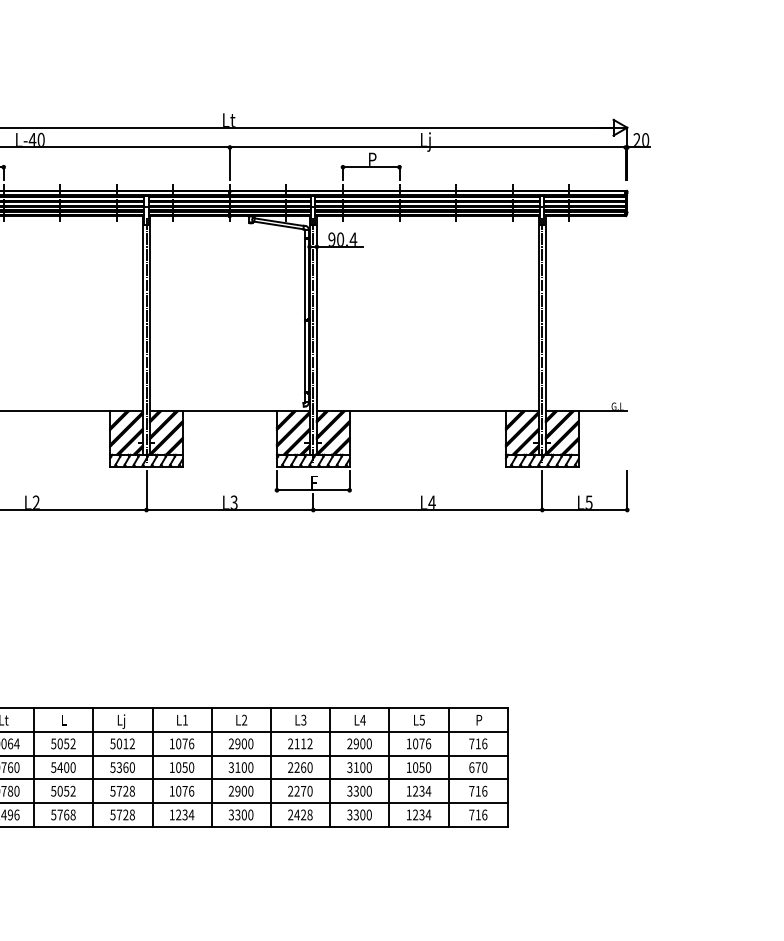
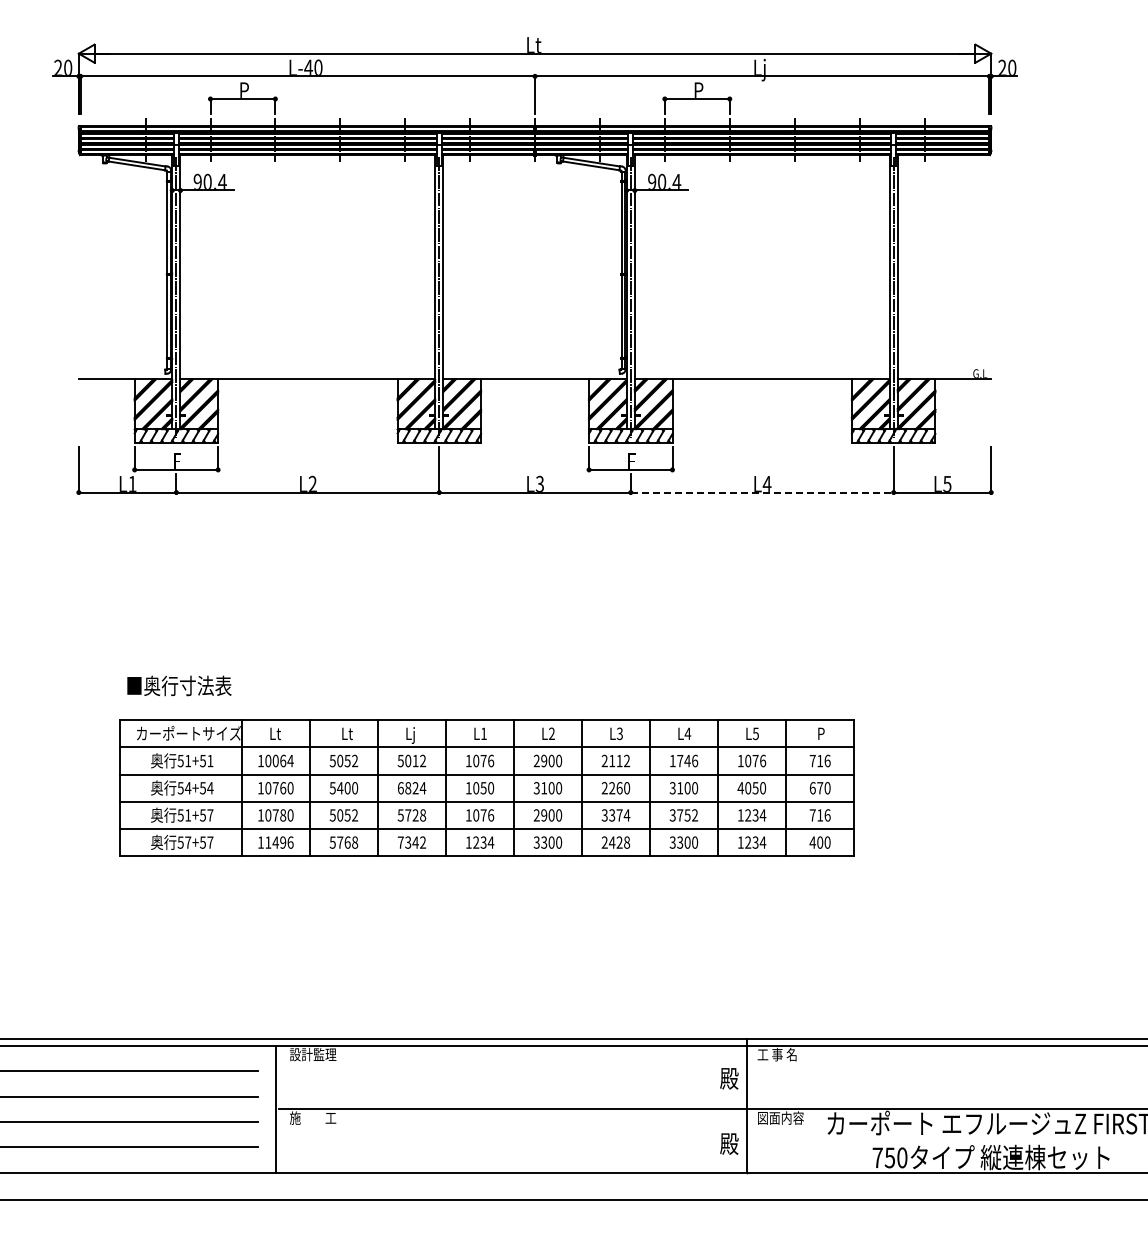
line: (428, 509) -> (762, 492), solid -> dashed
text: (66, 719) -> (347, 733), L -> Lt
text: (359, 743) -> (683, 760), 2900 -> 1746
text: (122, 767) -> (411, 788), 5360 -> 6824
text: (408, 767) -> (740, 788), 1050 -> 4050
text: (299, 791) -> (615, 815), 2270 -> 3374
text: (362, 791) -> (687, 815), 3300 -> 3752
text: (122, 814) -> (411, 842), 5728 -> 7342
text: (477, 814) -> (819, 842), 716 -> 400

